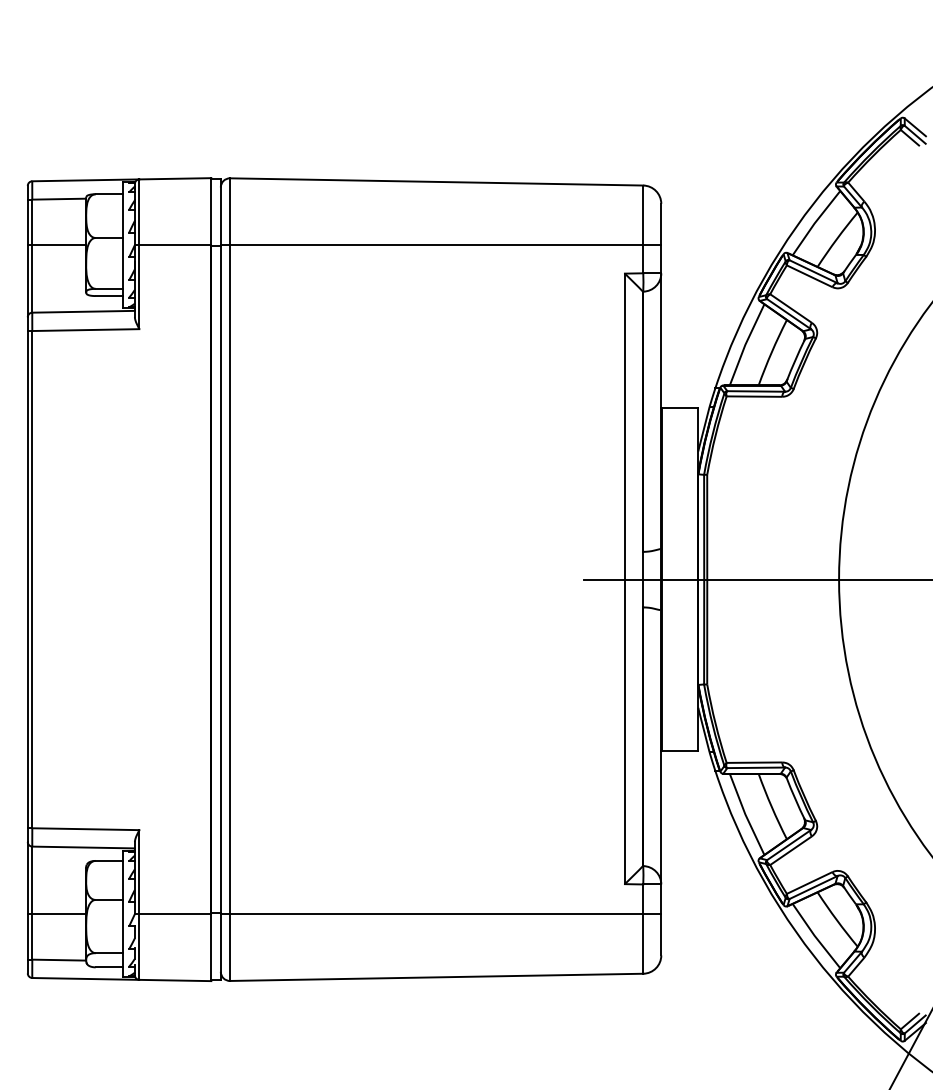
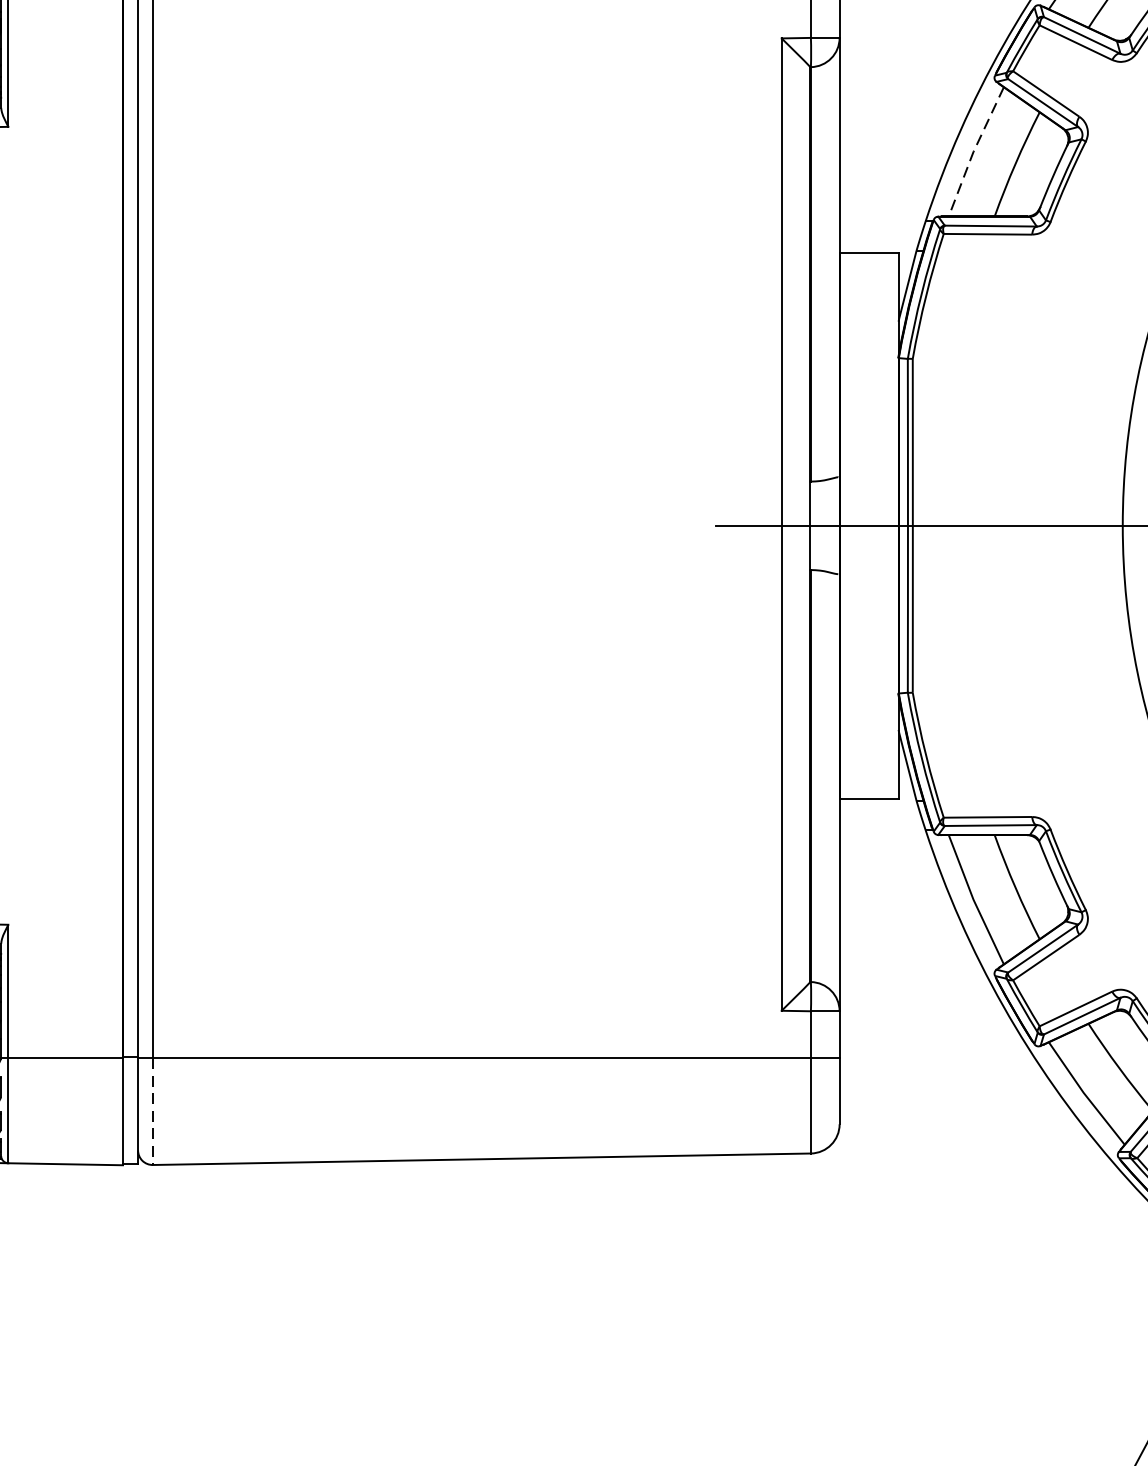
line: (745, 344) -> (973, 151), solid -> dashed
line: (230, 947) -> (153, 1111), solid -> dashed

